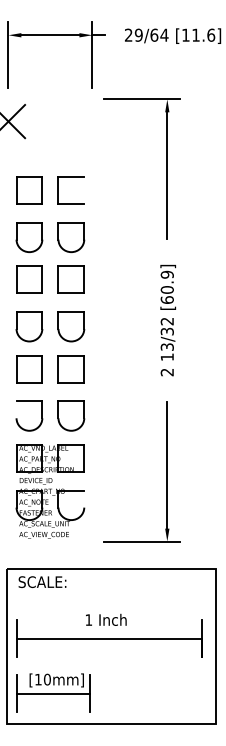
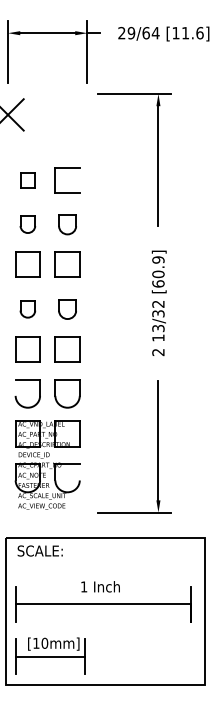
part: (29, 190) -> (27, 180), size x0.6
part: (29, 237) -> (27, 224), size x0.6
part: (71, 237) -> (67, 224), size x0.7
part: (29, 326) -> (27, 308), size x0.6
part: (71, 326) -> (67, 308), size x0.7

